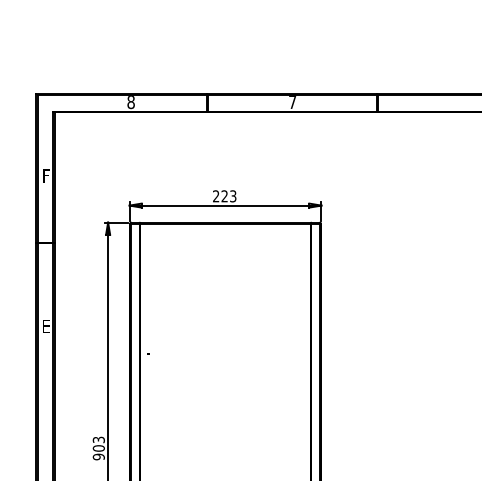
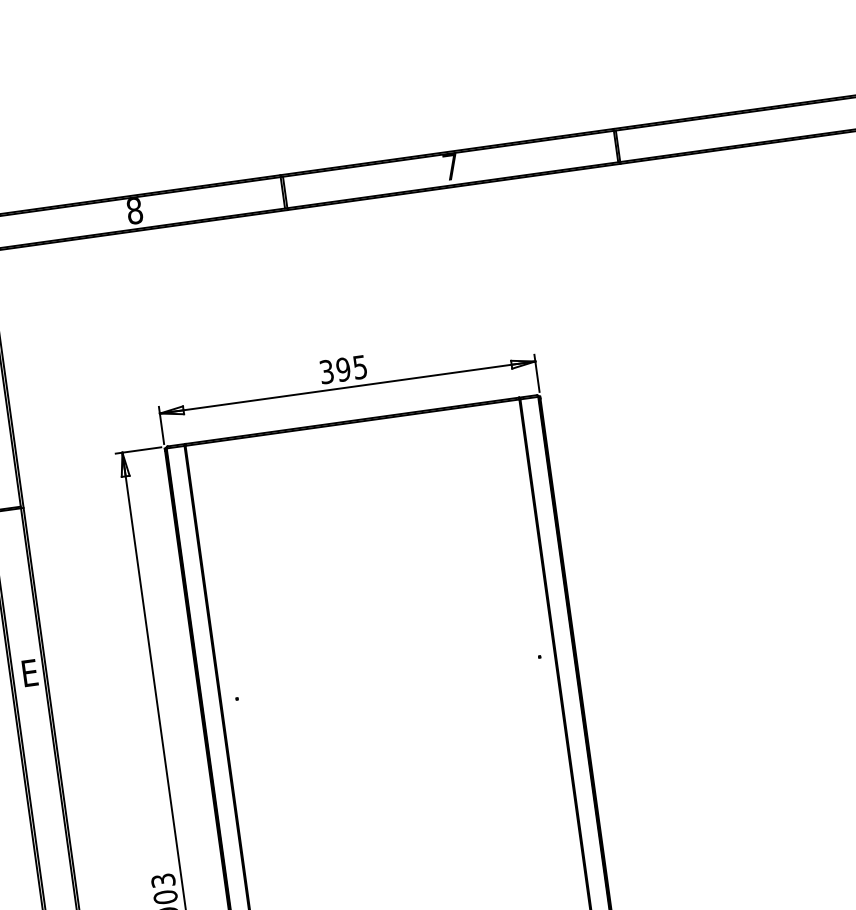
text: (224, 196) -> (343, 369), 223 -> 395

